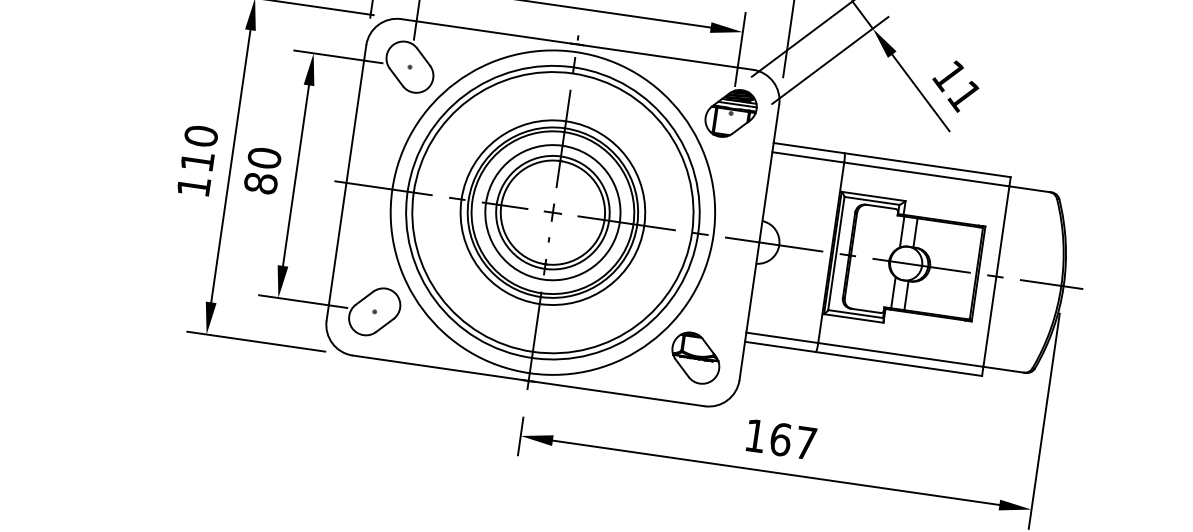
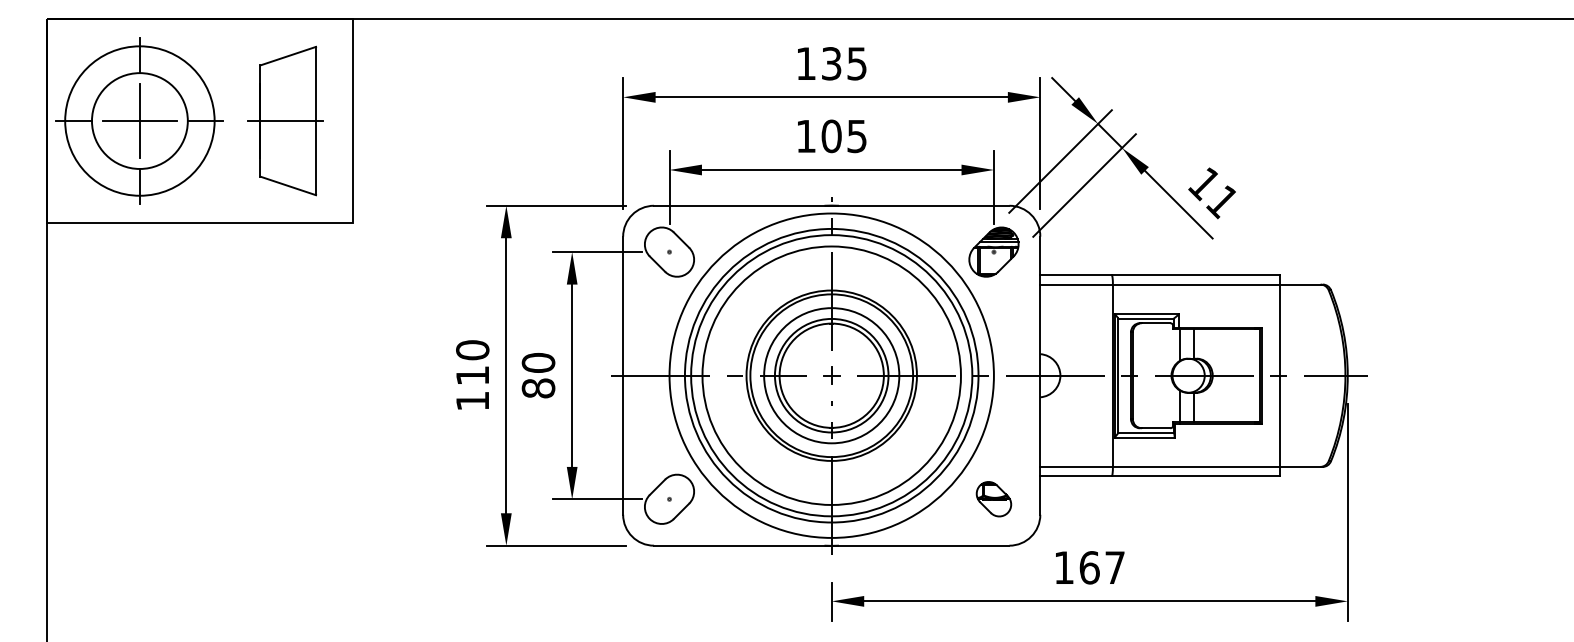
circle: (552, 212) -> (831, 375), size x1.4
part: (695, 357) -> (993, 498), size x0.7

